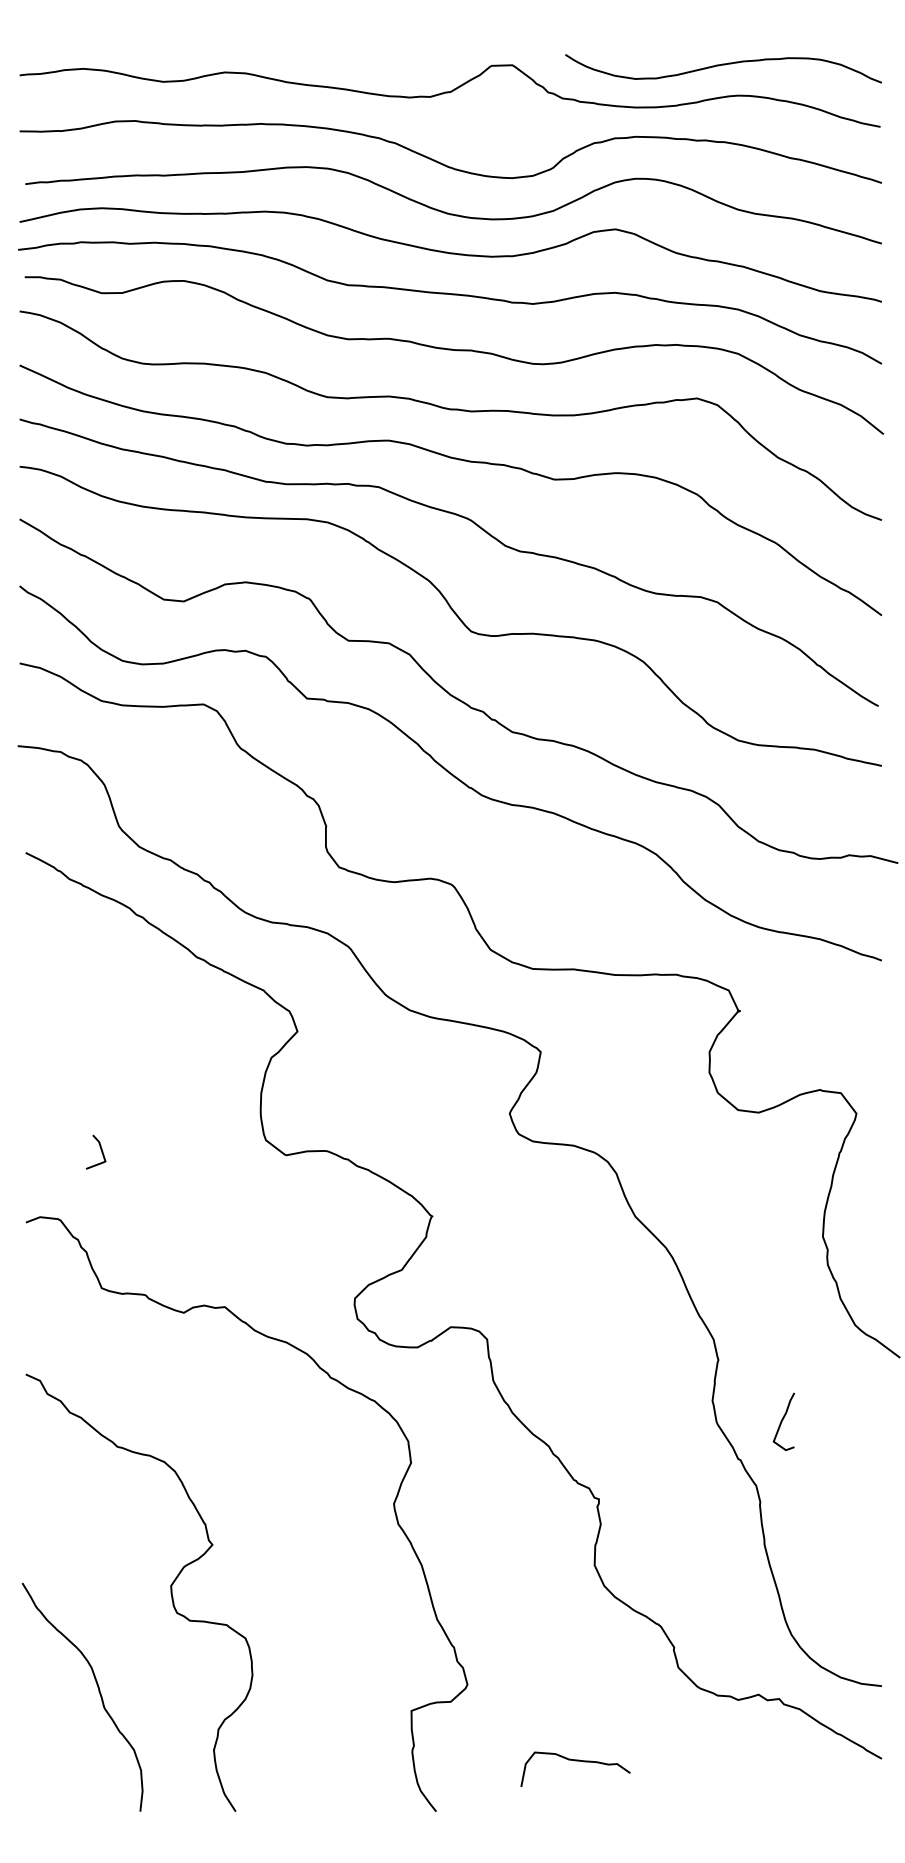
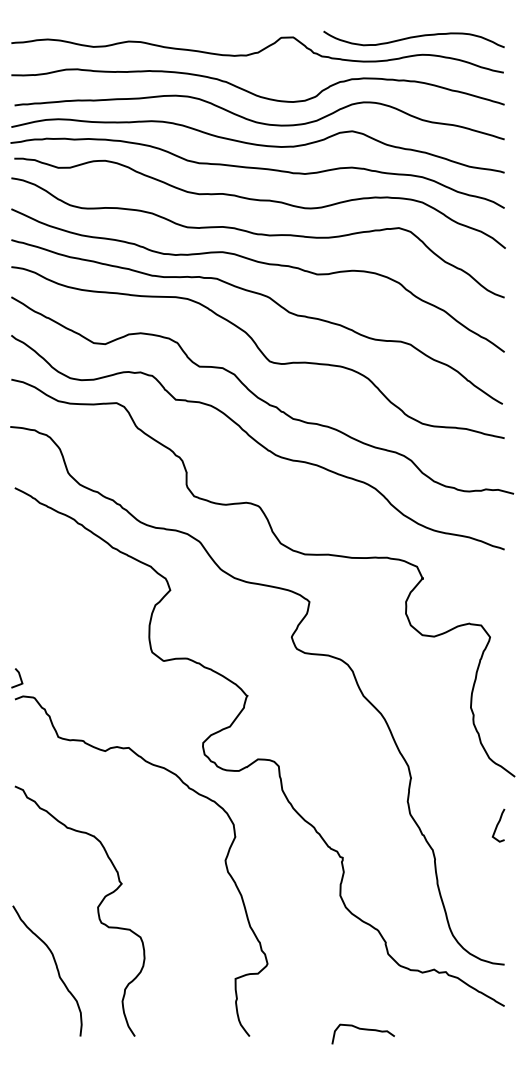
line: (100, 1152) -> (19, 678), moved
curve: (783, 1421) -> (498, 825), moved
curve: (575, 1762) -> (363, 1030), moved

